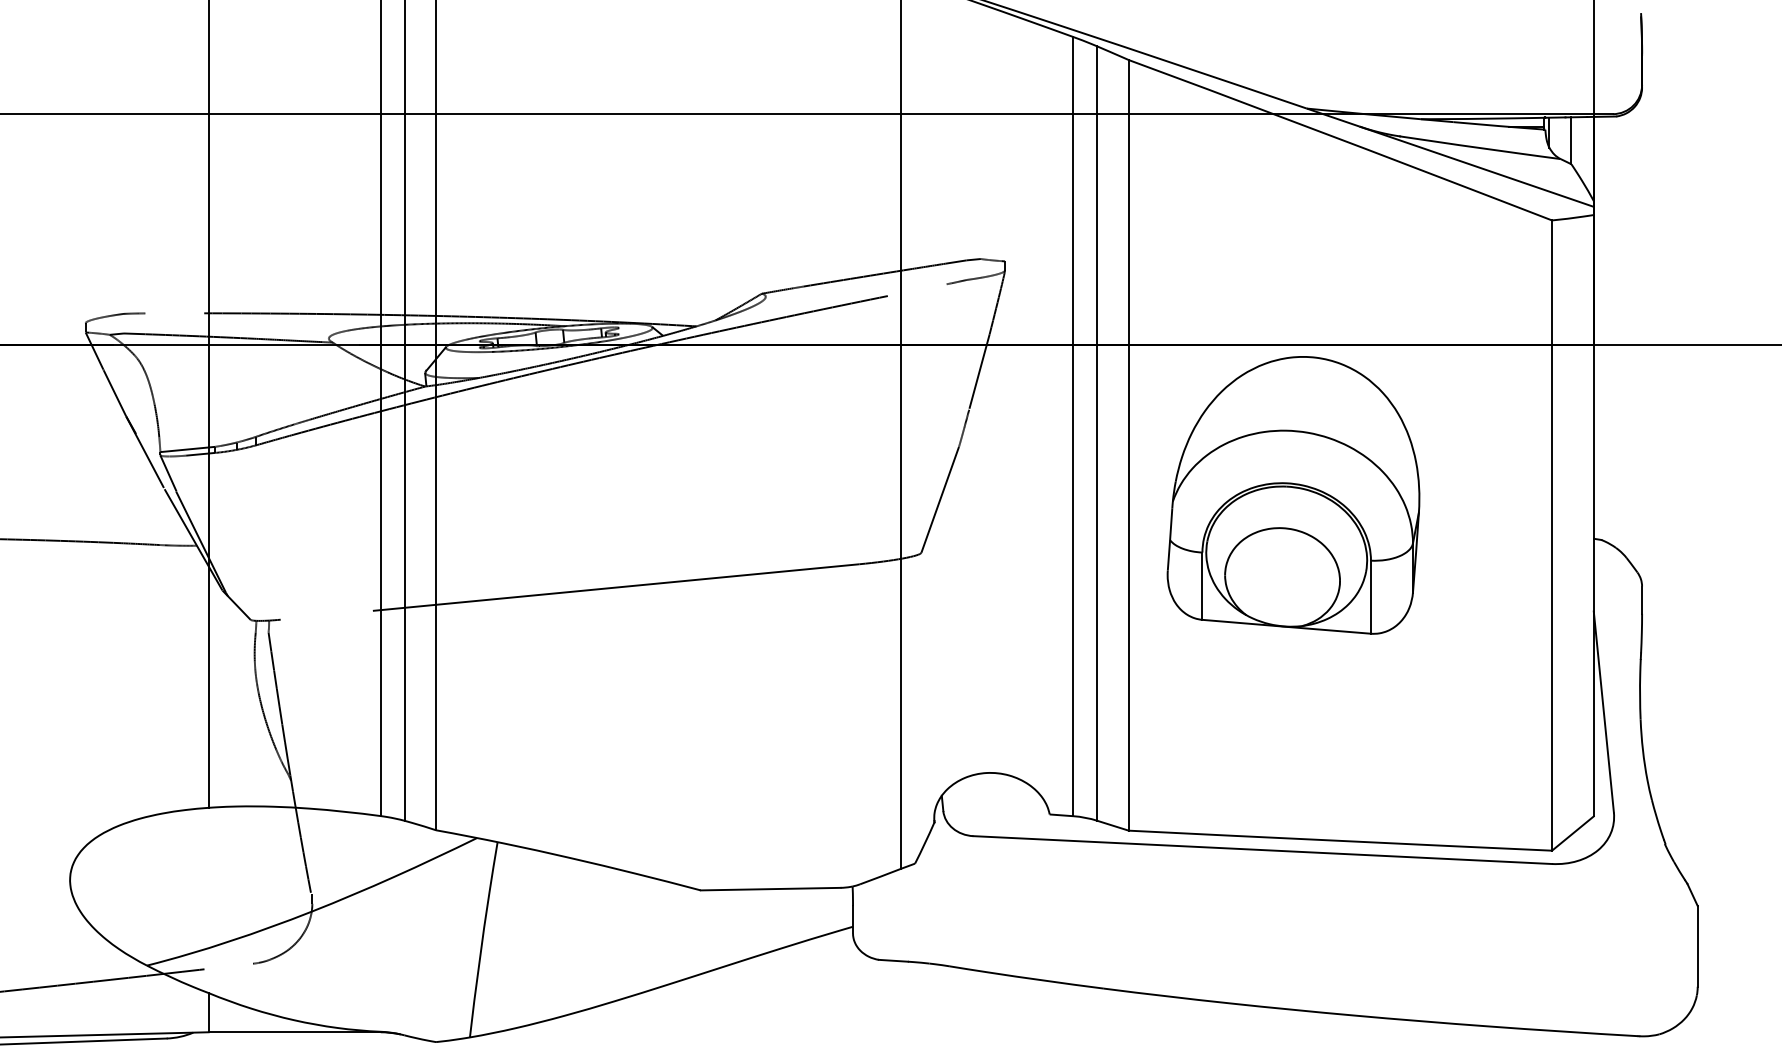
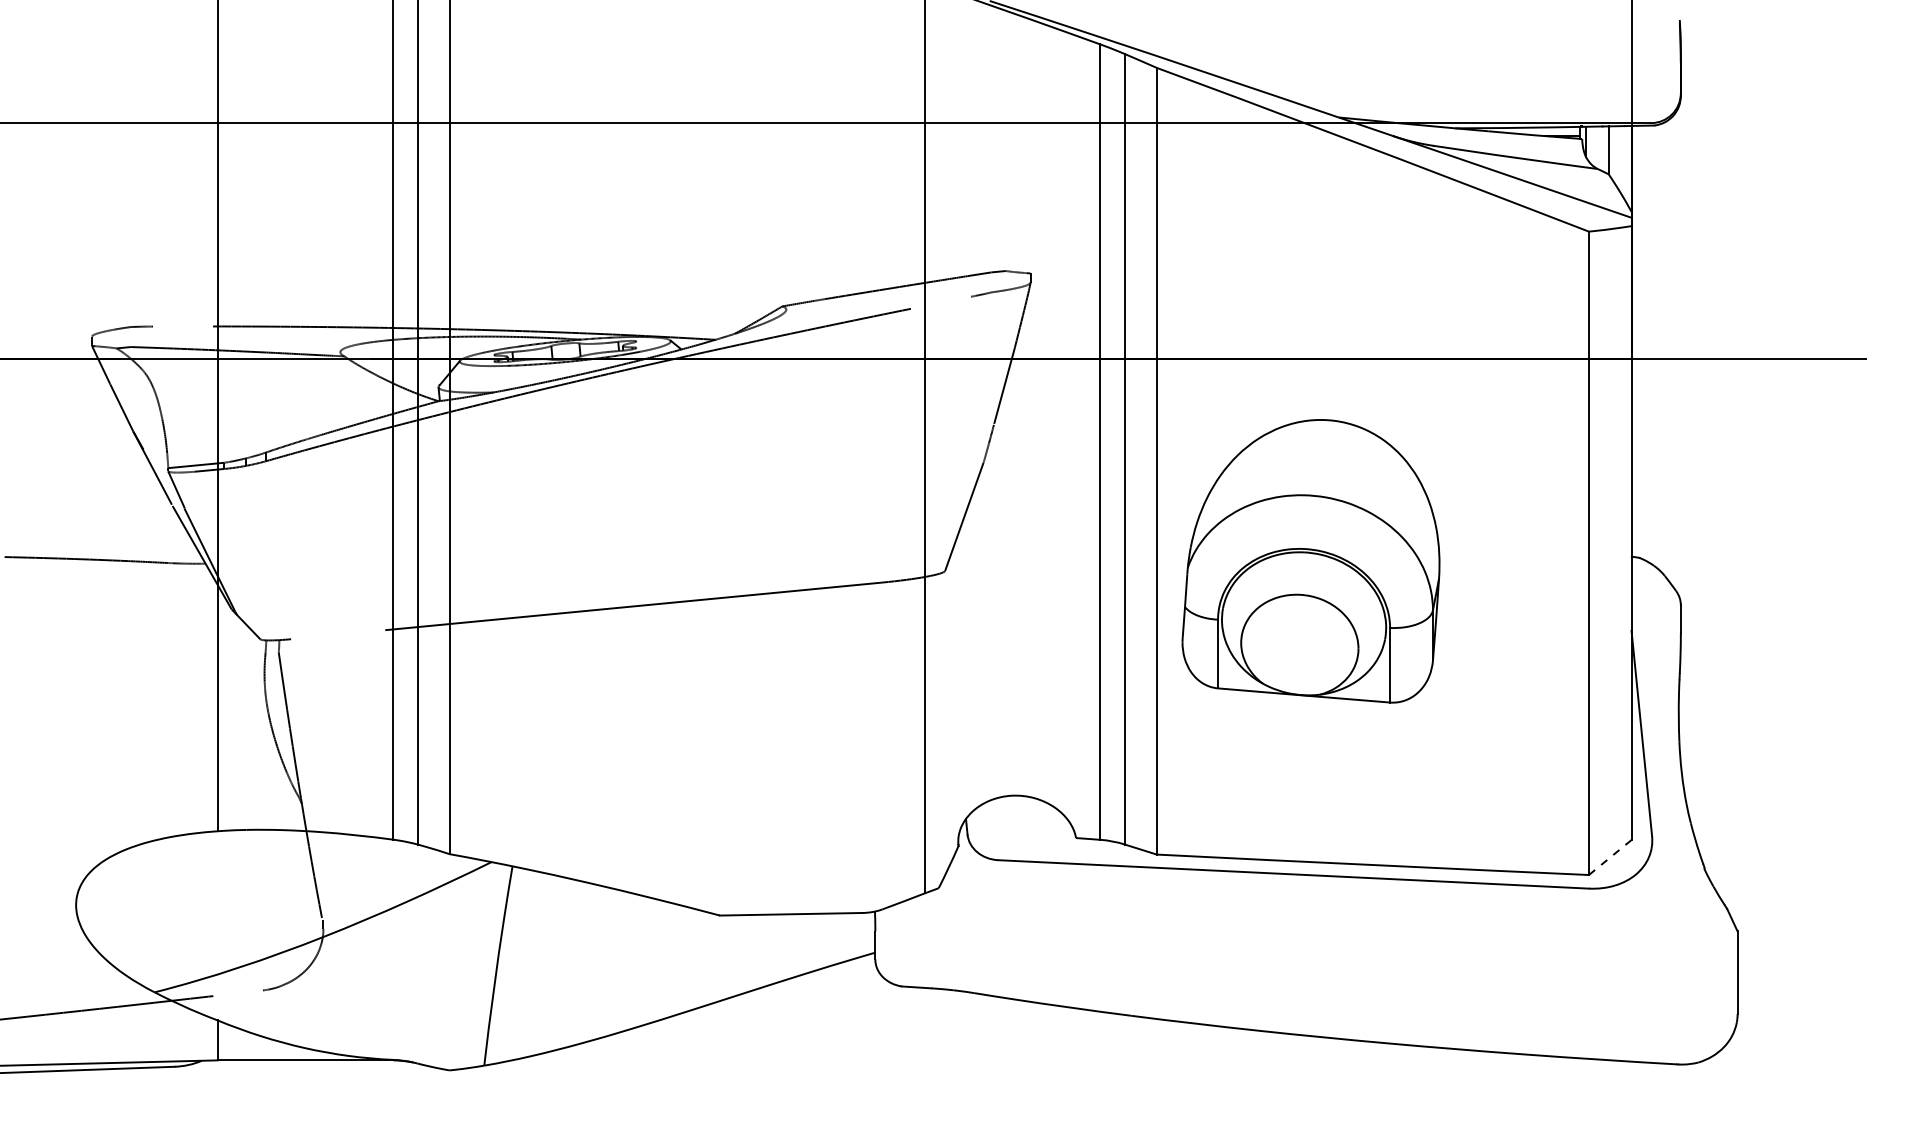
part: (1293, 495) -> (1310, 561), moved
line: (1573, 833) -> (1610, 857), solid -> dashed

